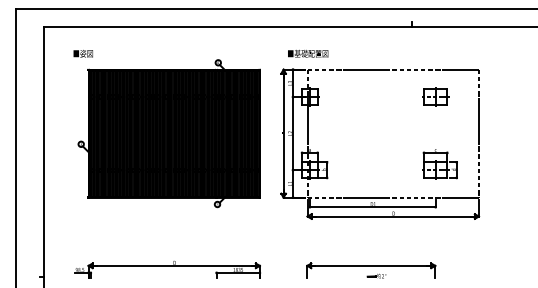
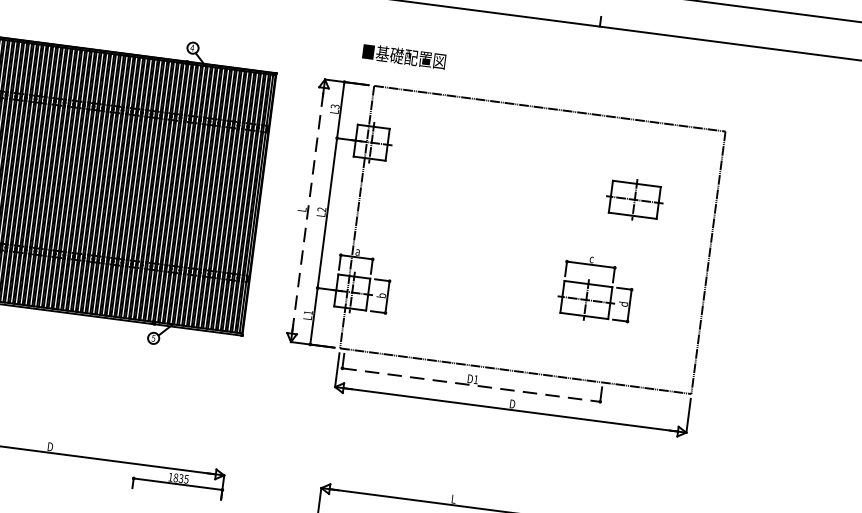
text: (308, 53) -> (404, 56), moved
part: (435, 96) -> (634, 198), moved
line: (283, 133) -> (307, 210), solid -> dashed
part: (439, 164) -> (595, 289), moved
line: (372, 207) -> (470, 385), solid -> dashed

